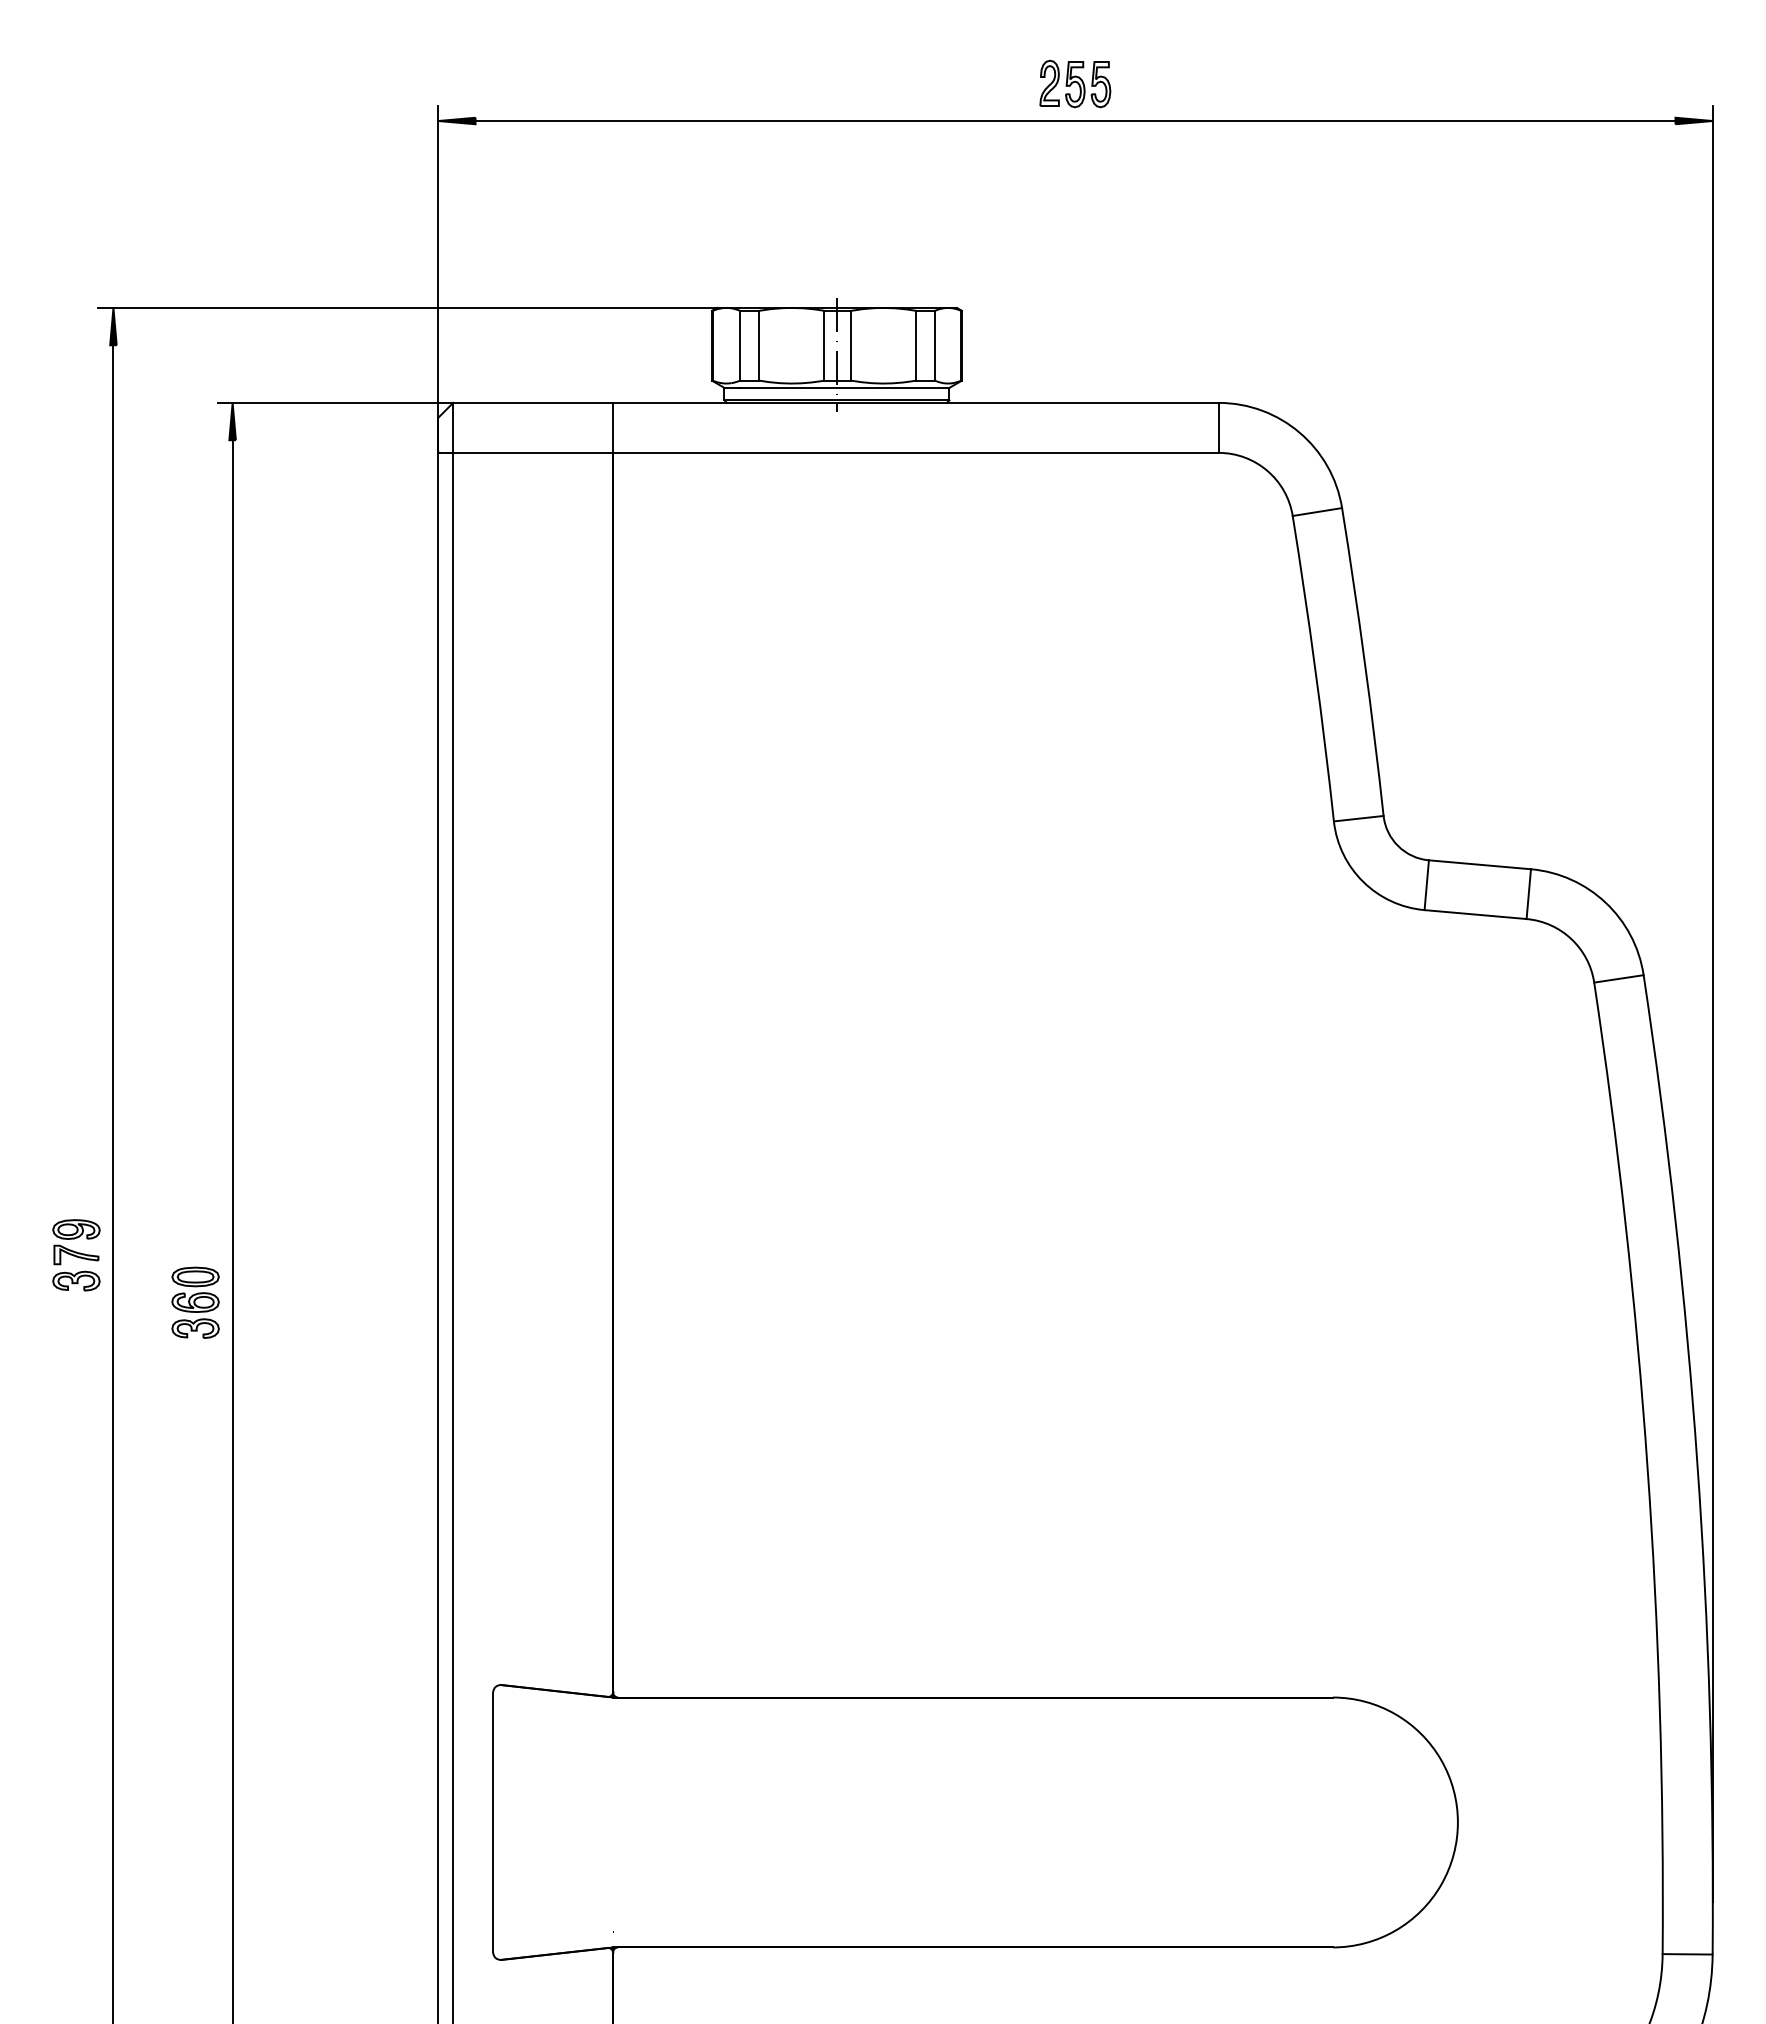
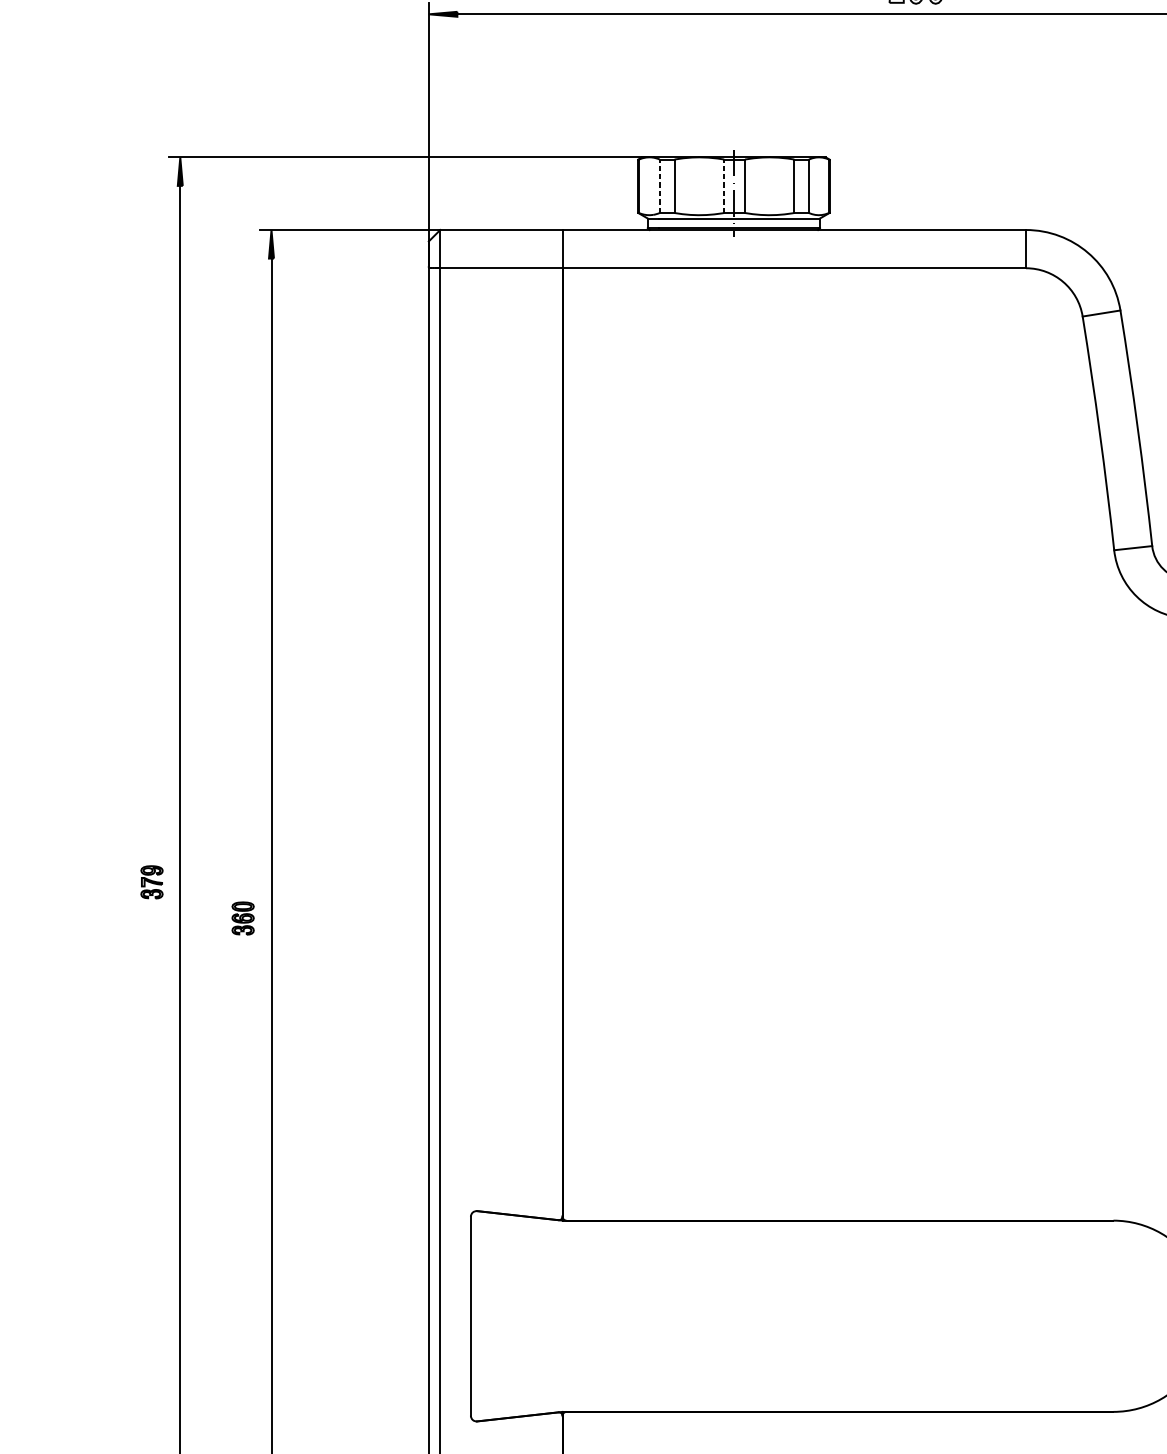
line: (740, 345) -> (660, 186), solid -> dashed
line: (824, 345) -> (724, 186), solid -> dashed
part: (76, 1255) -> (152, 882), size x0.6
part: (195, 1302) -> (243, 918), size x0.6

